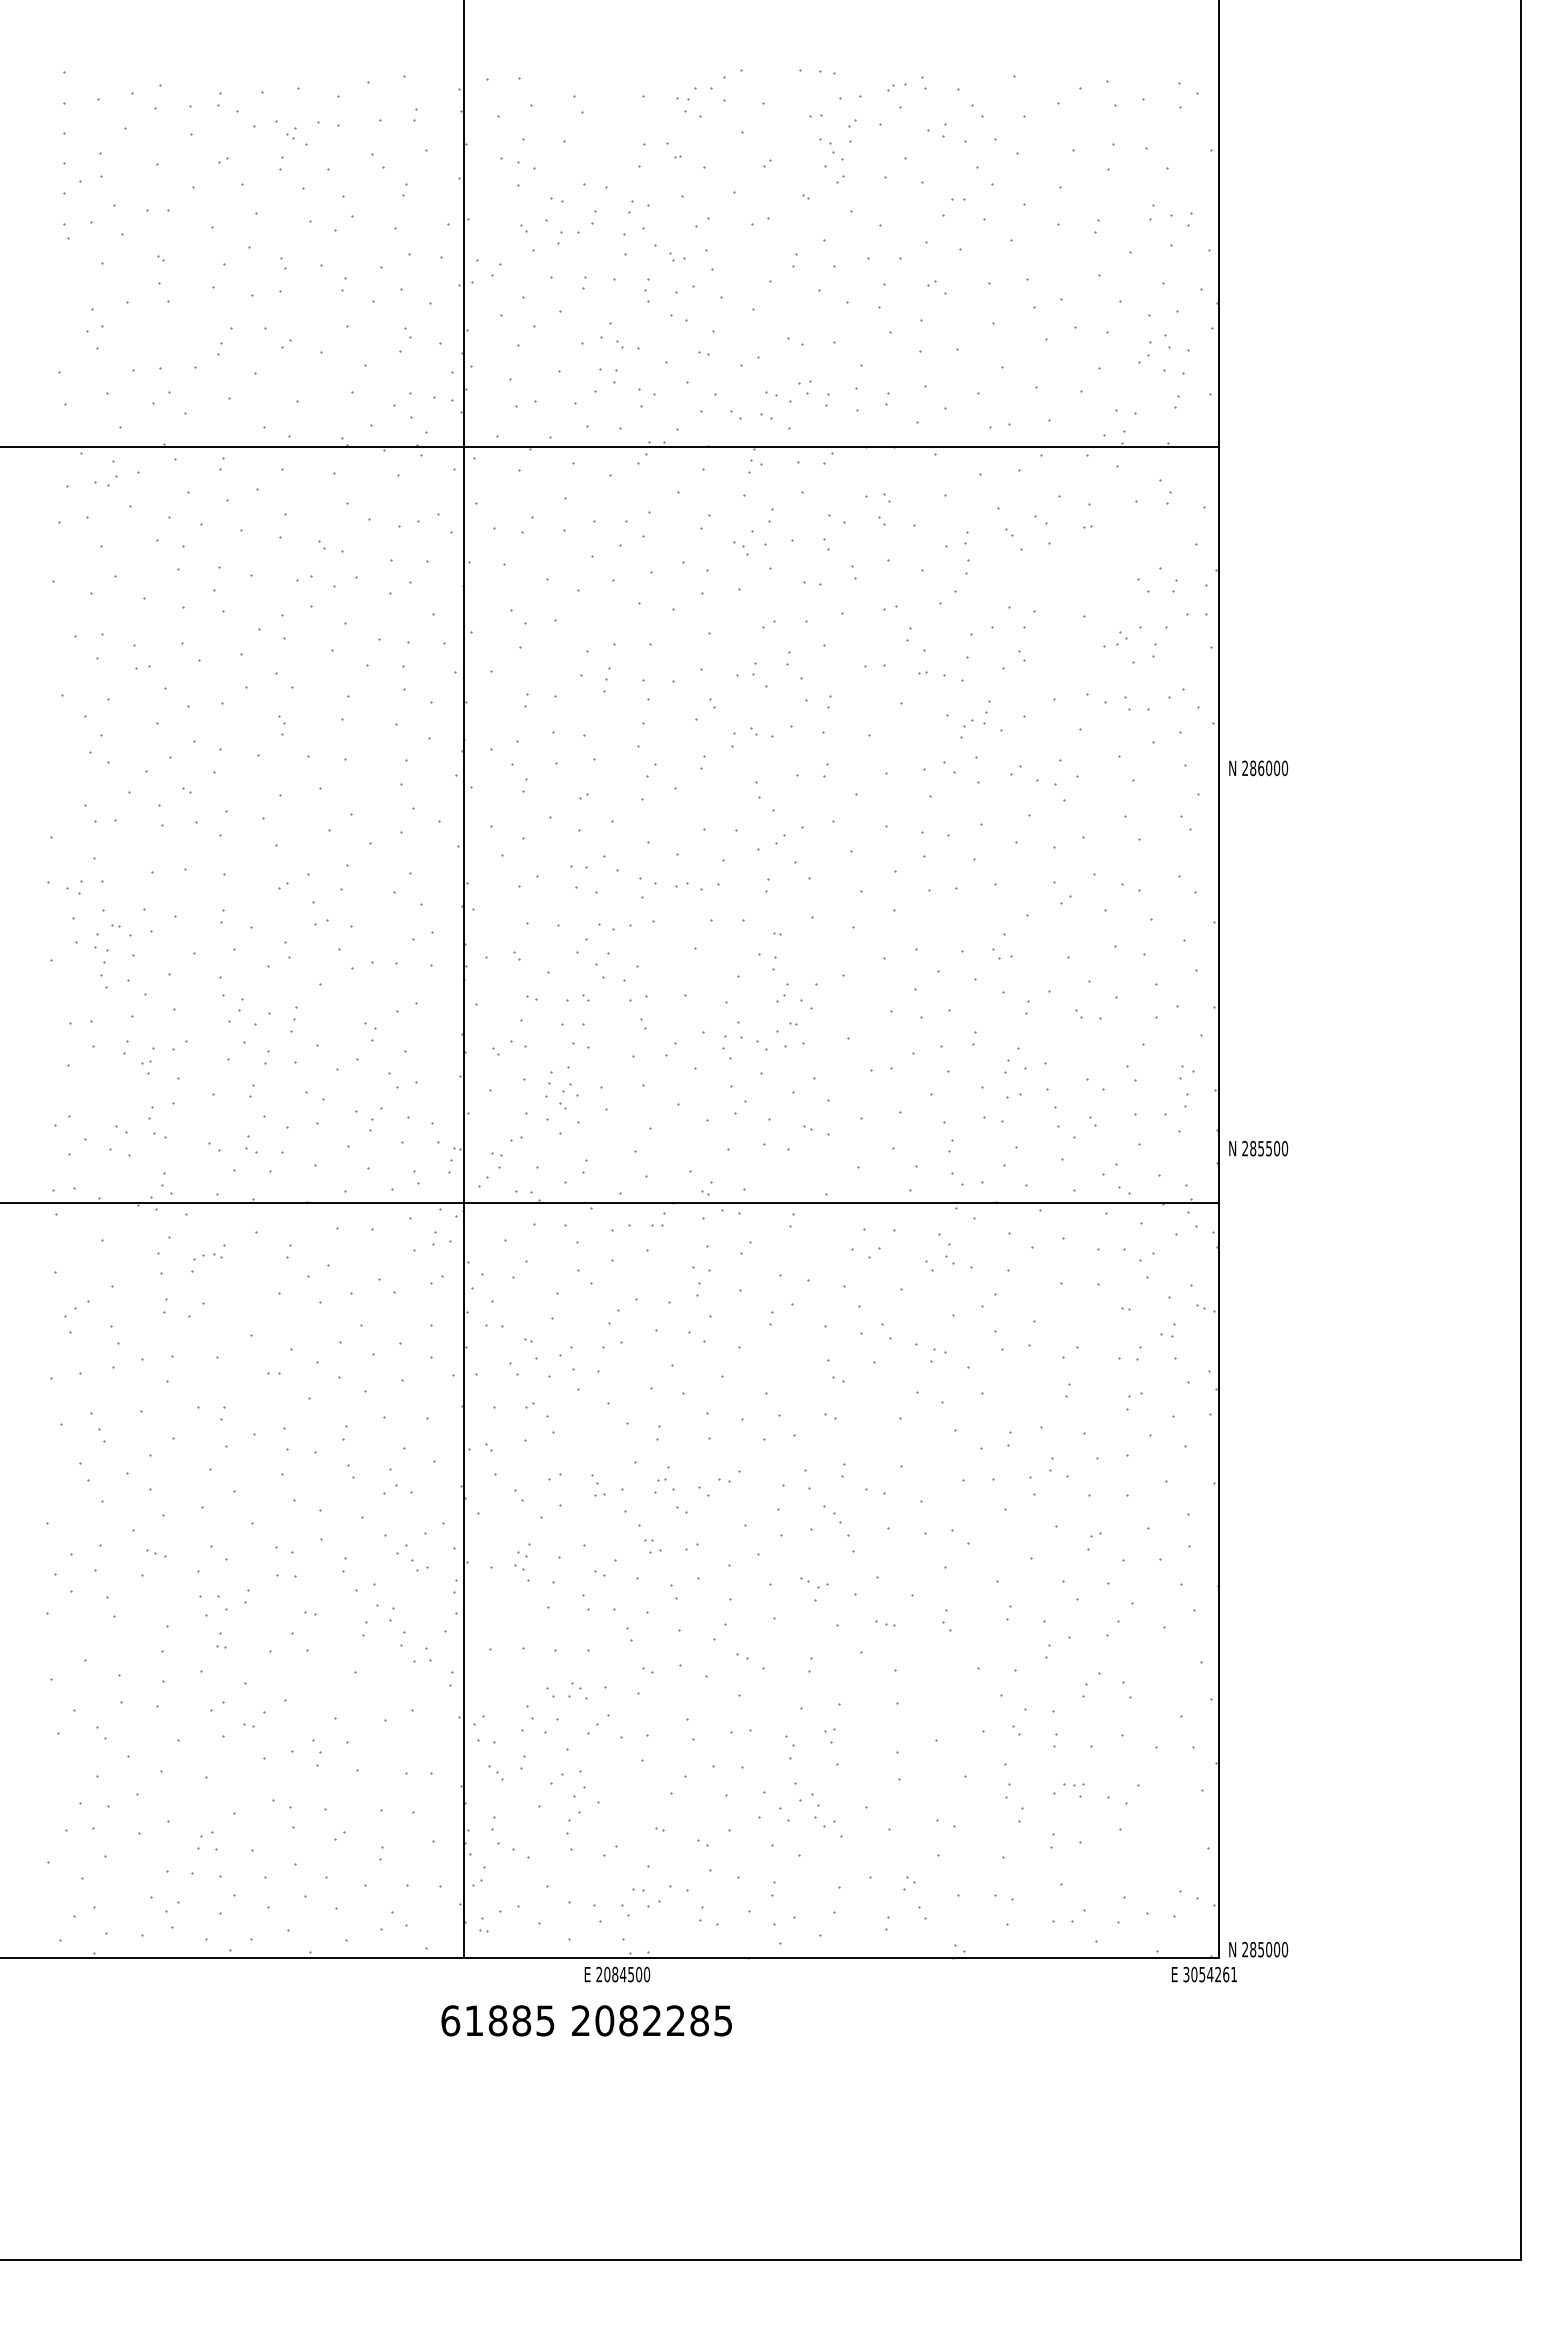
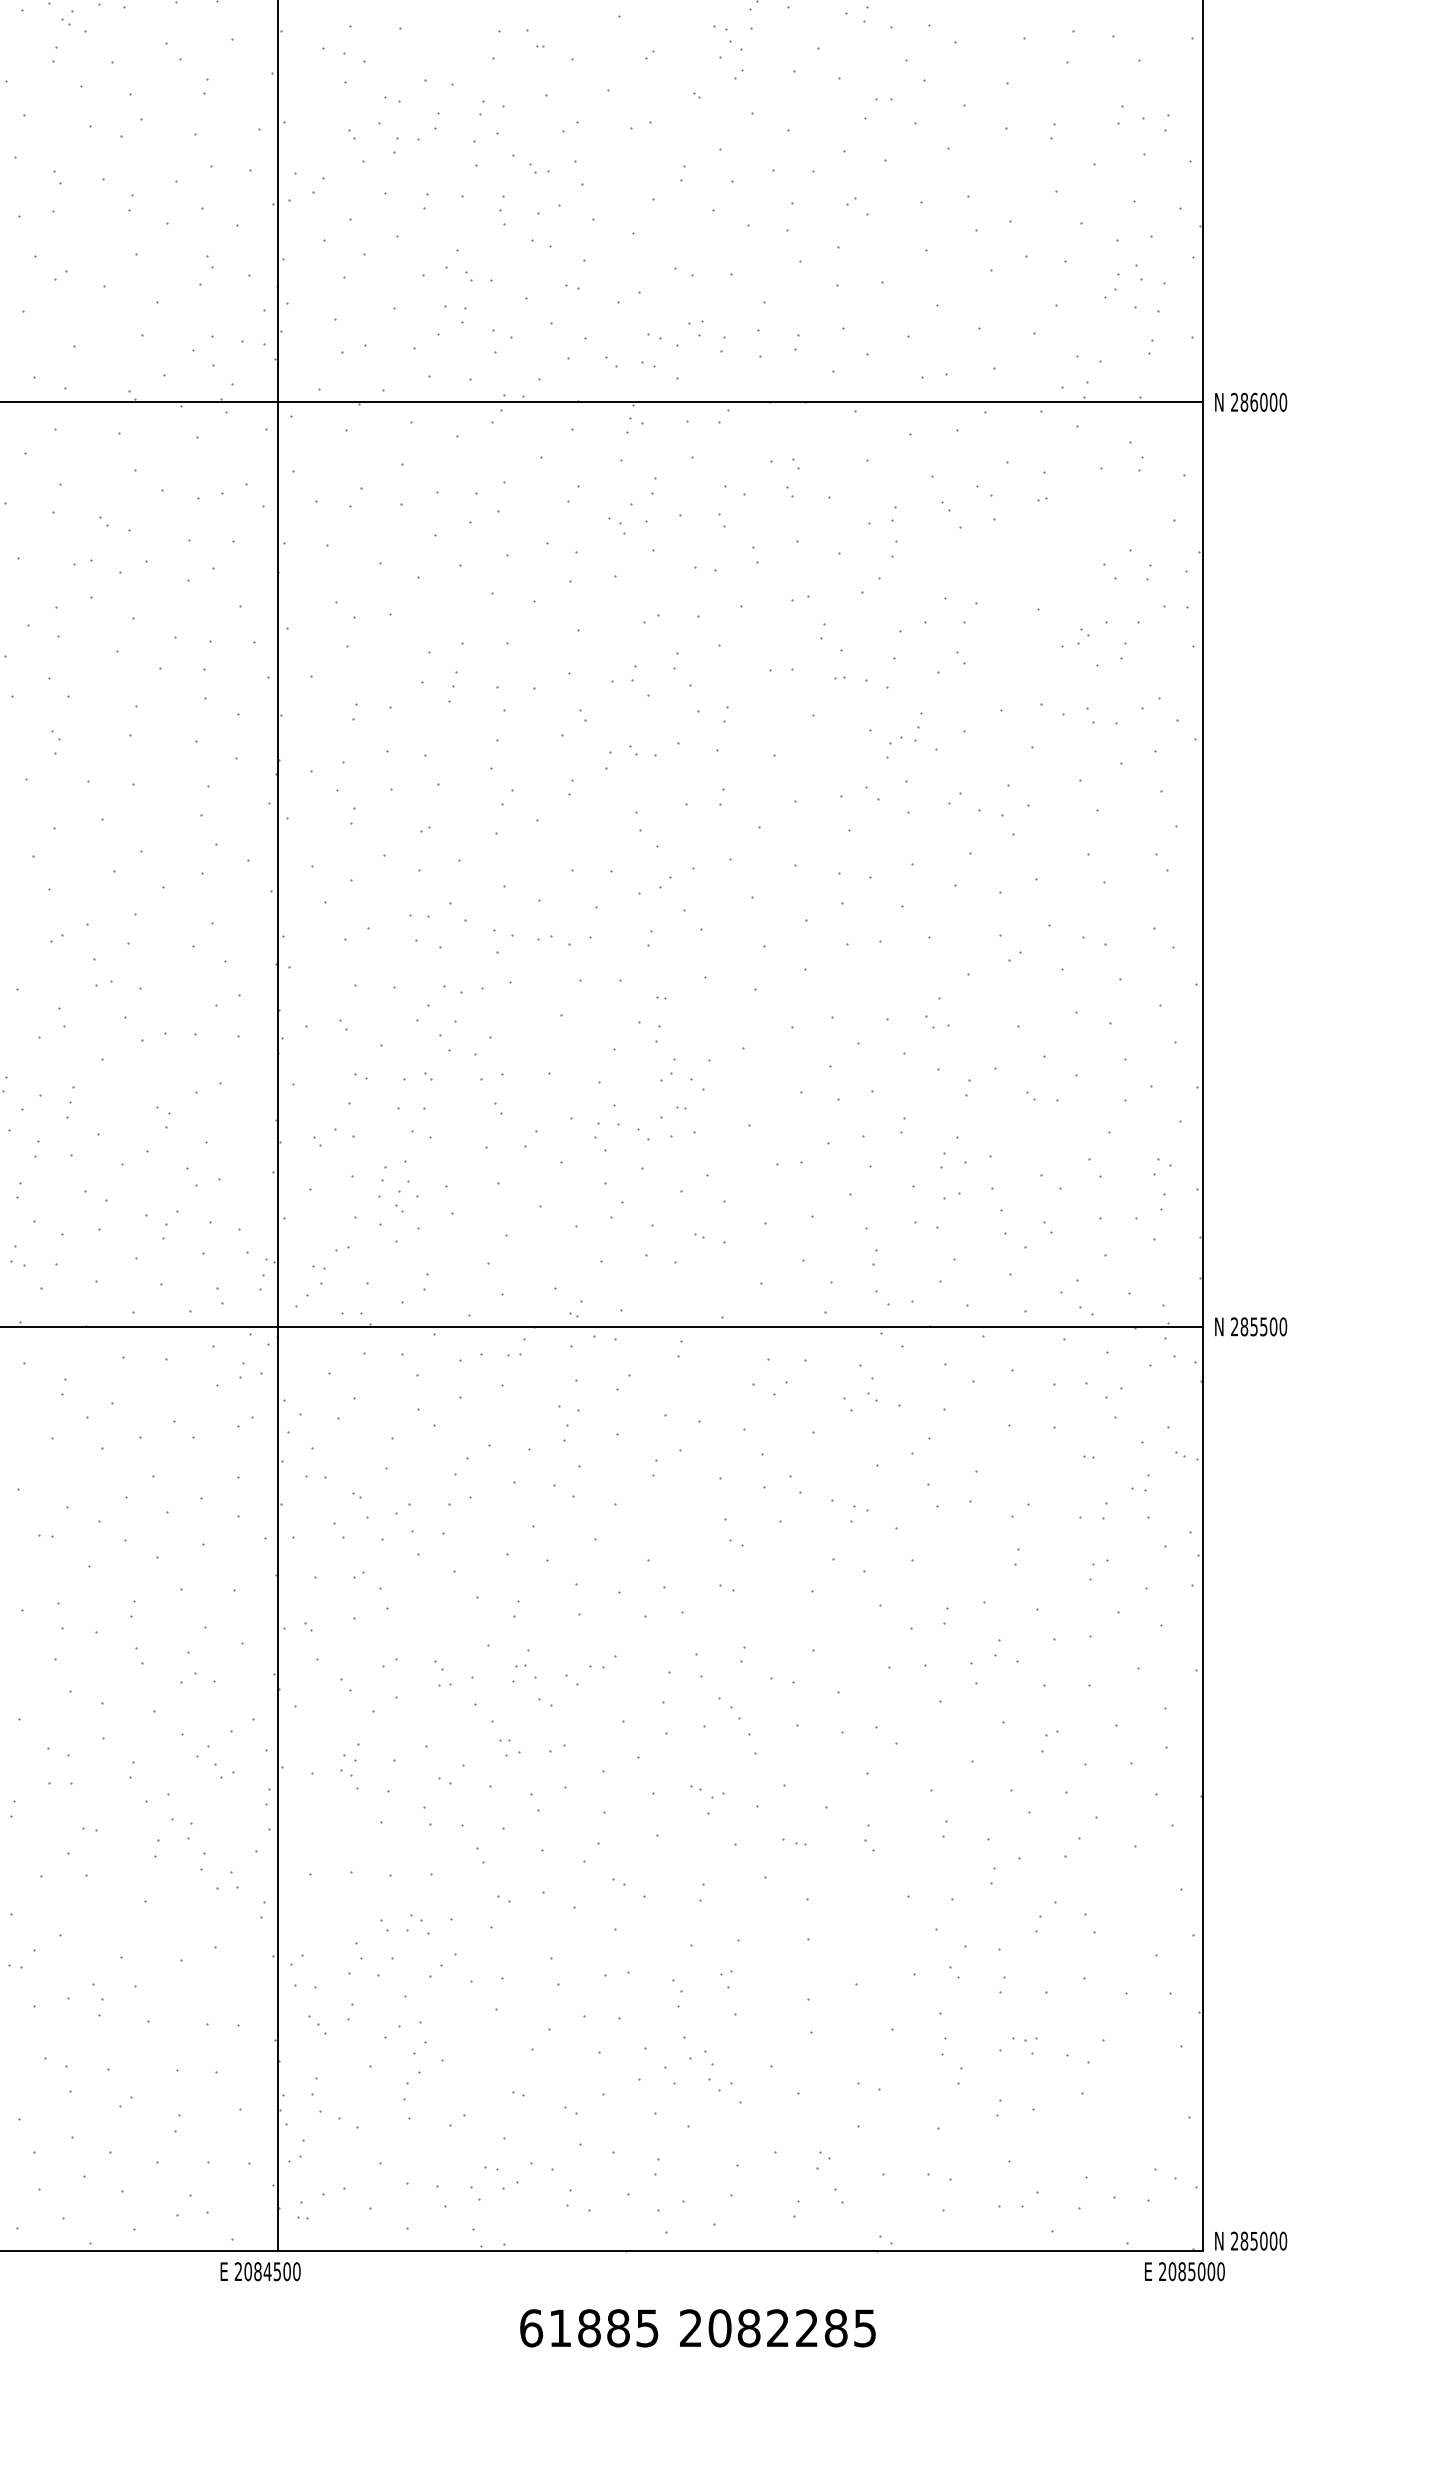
text: (1258, 768) -> (1250, 402), moved
text: (1258, 1148) -> (1250, 1326), moved
text: (617, 1974) -> (260, 2271), moved
text: (1210, 1974) -> (1192, 2271), 3054261 -> 2085000
text: (586, 2020) -> (697, 2327), moved

